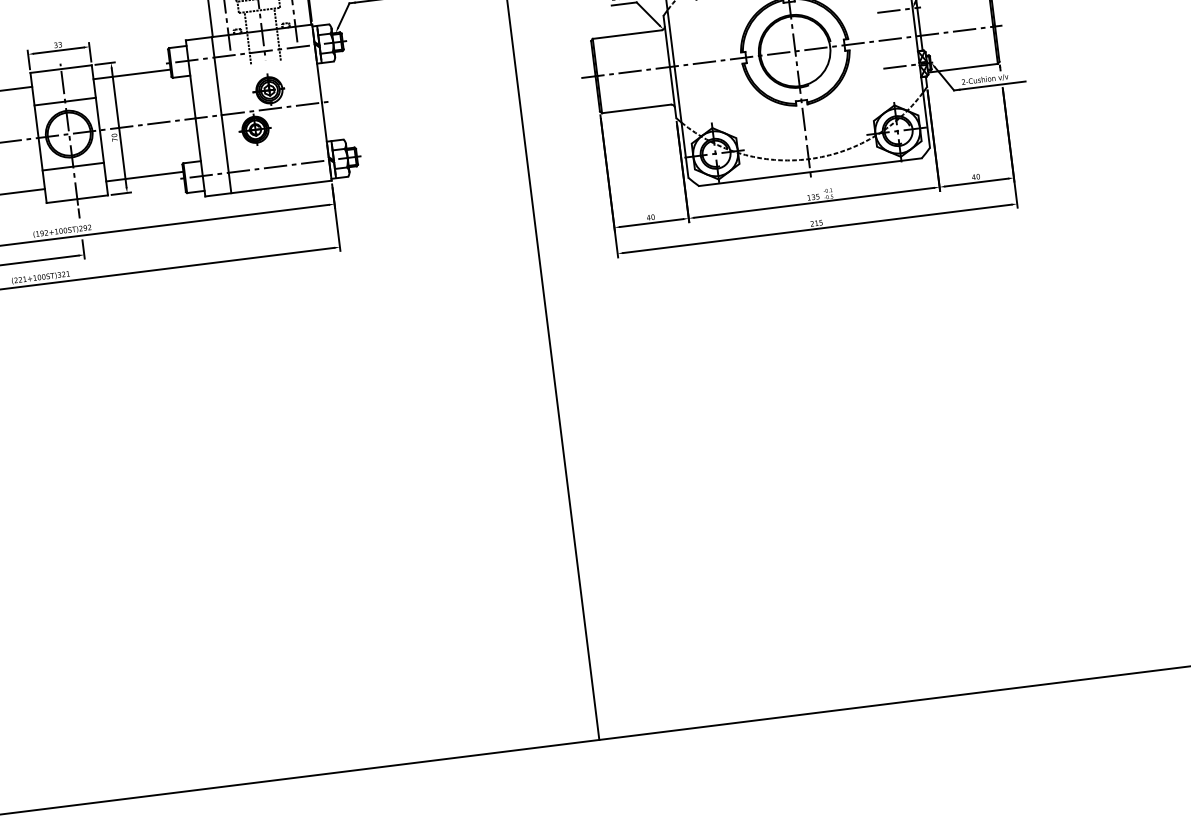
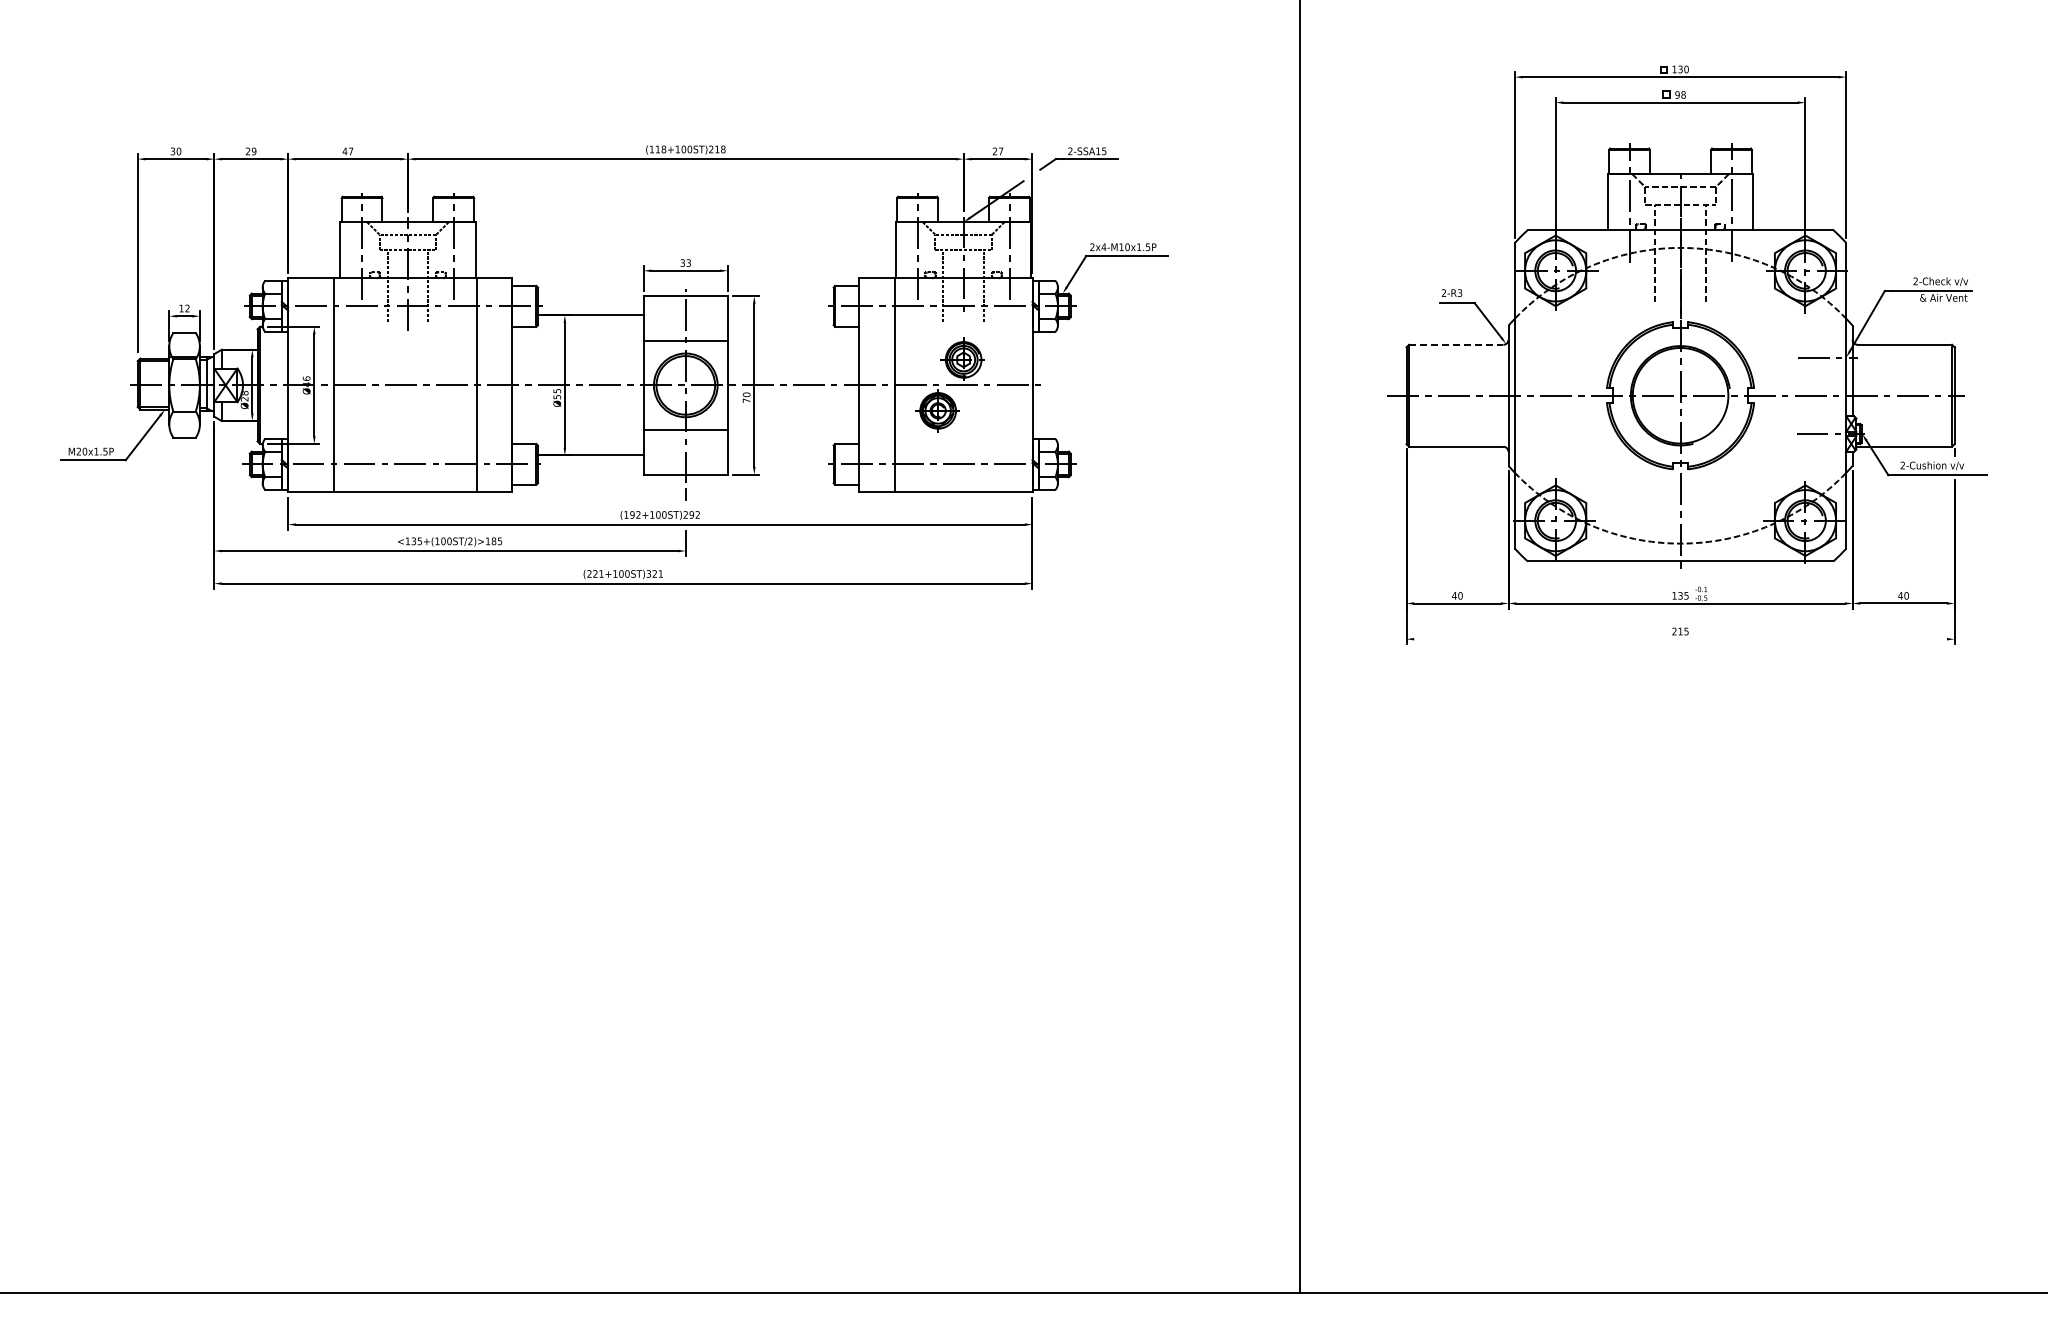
line: (627, 34) -> (1456, 344), solid -> dashed
line: (131, 74) -> (780, 315), removed
line: (144, 176) -> (780, 455), removed
line: (817, 229) -> (1680, 639), removed

